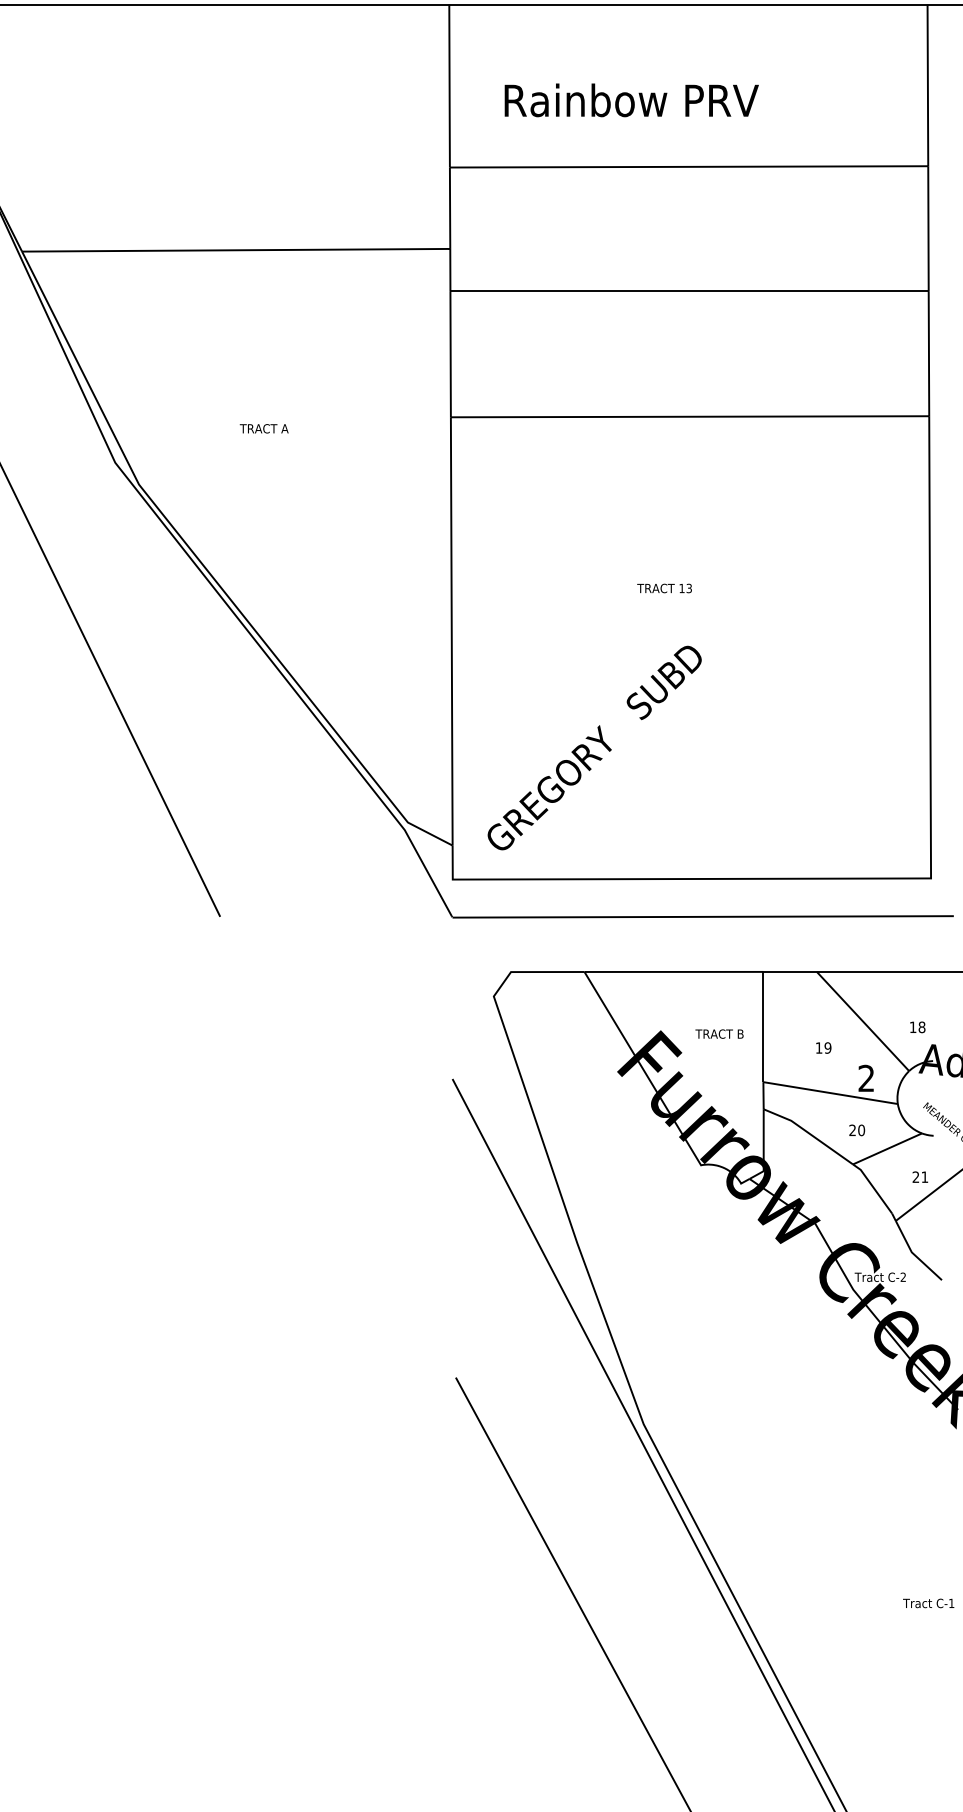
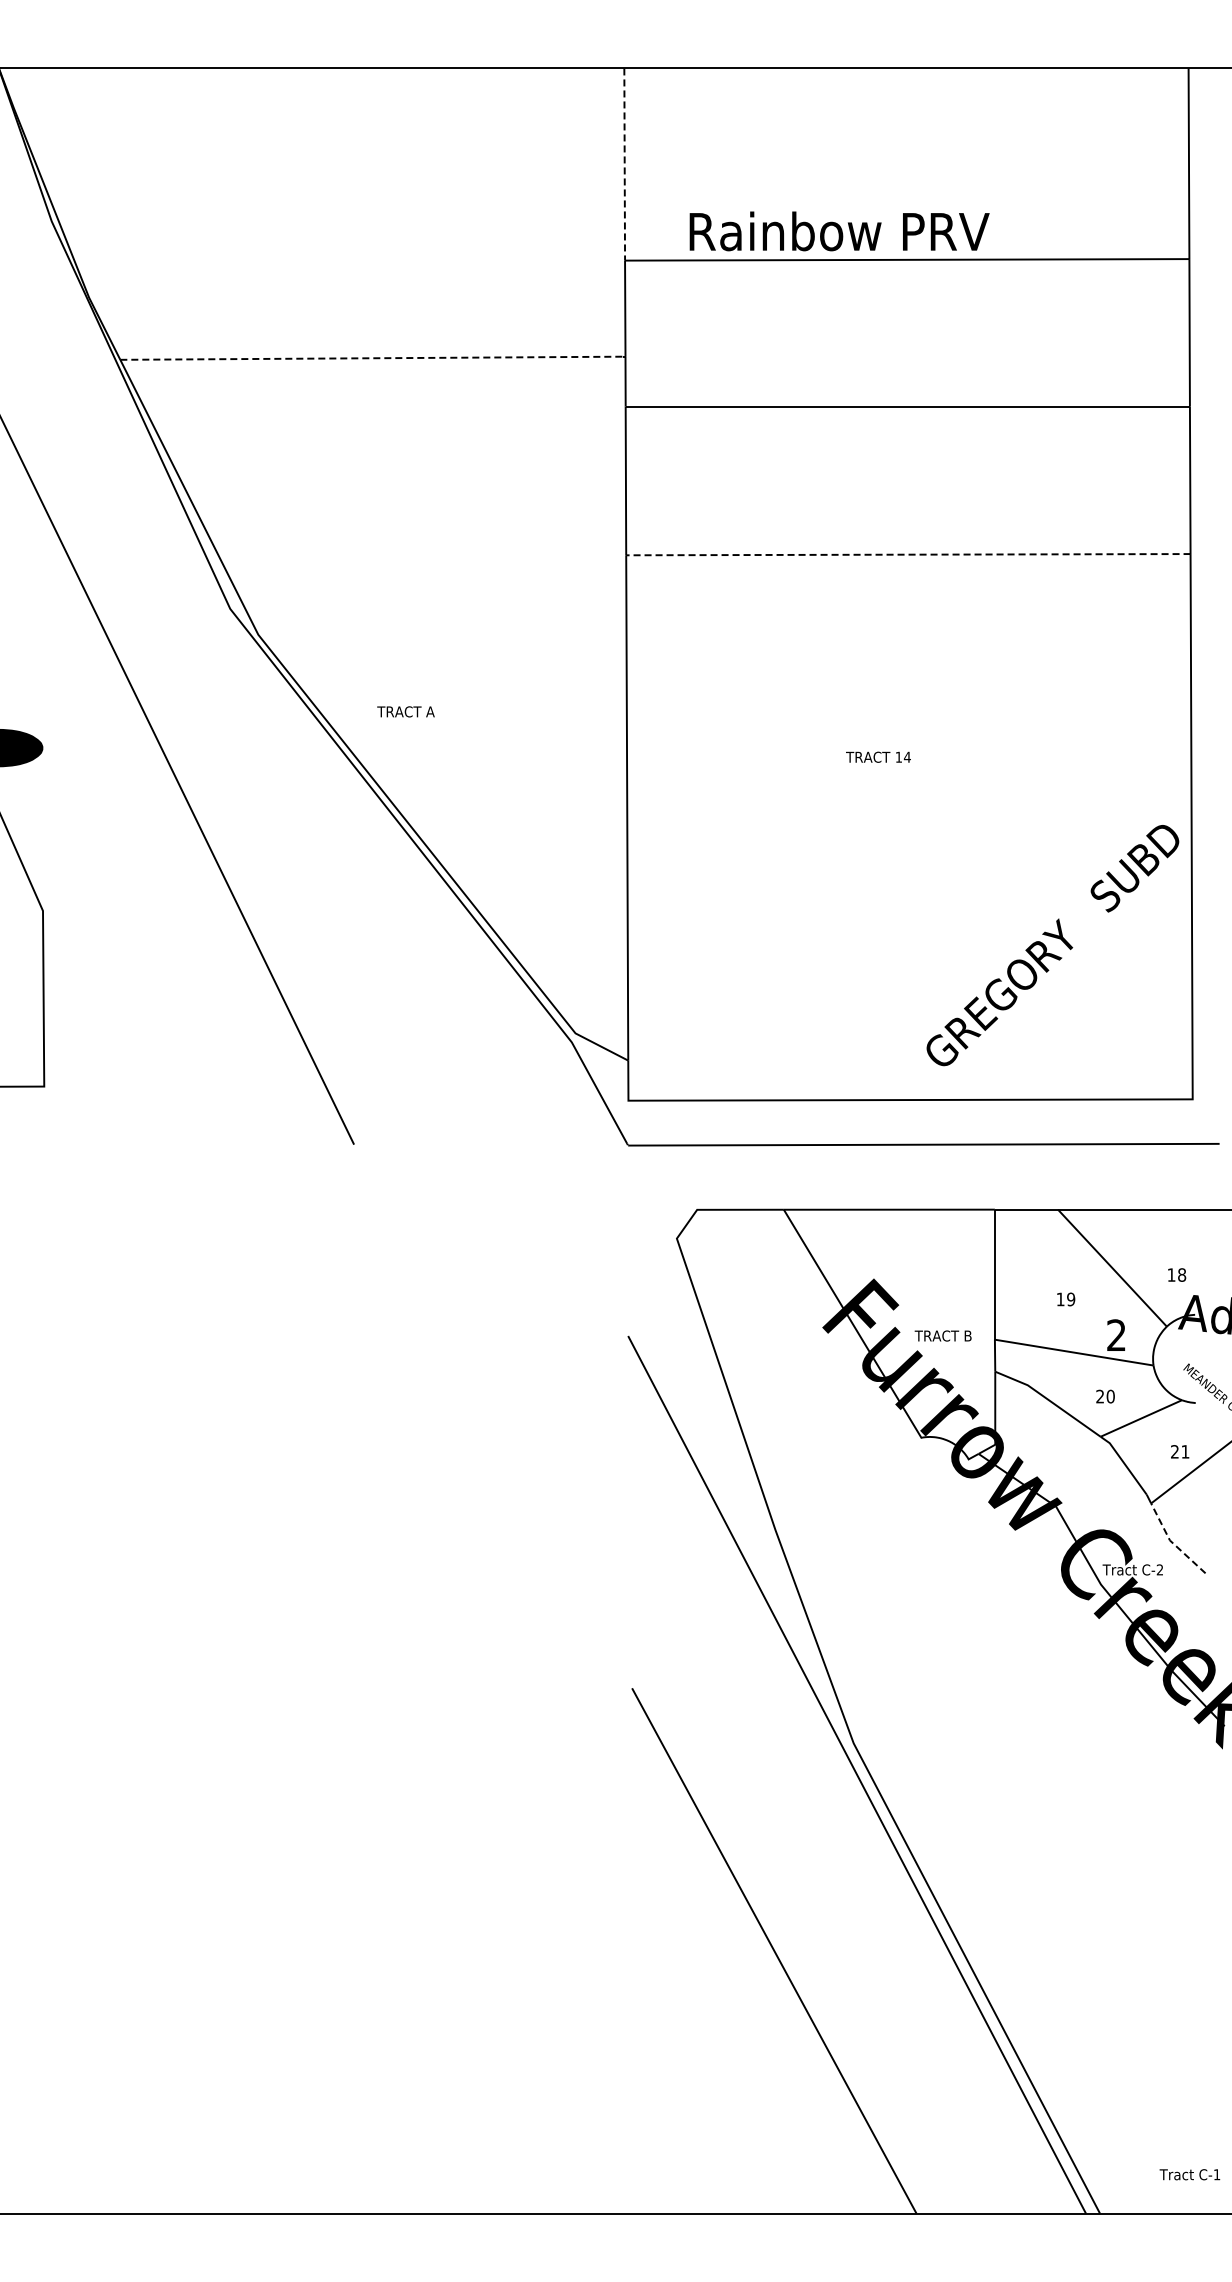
line: (449, 86) -> (624, 165), solid -> dashed
text: (631, 100) -> (839, 231), moved
line: (234, 250) -> (371, 358), solid -> dashed
line: (689, 416) -> (907, 554), solid -> dashed
text: (263, 428) -> (405, 711), moved
text: (688, 587) -> (906, 756), 13 -> 14
text: (594, 748) -> (1052, 945), moved
text: (718, 1033) -> (942, 1335), moved
line: (913, 1254) -> (1172, 1542), solid -> dashed
text: (928, 1603) -> (1189, 2174), moved

